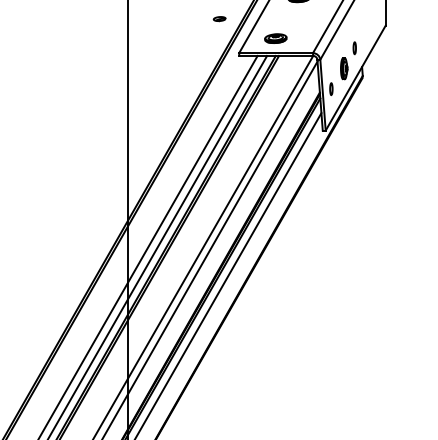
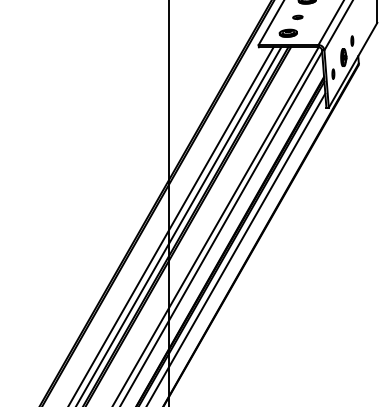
part: (219, 19) -> (297, 17), moved

